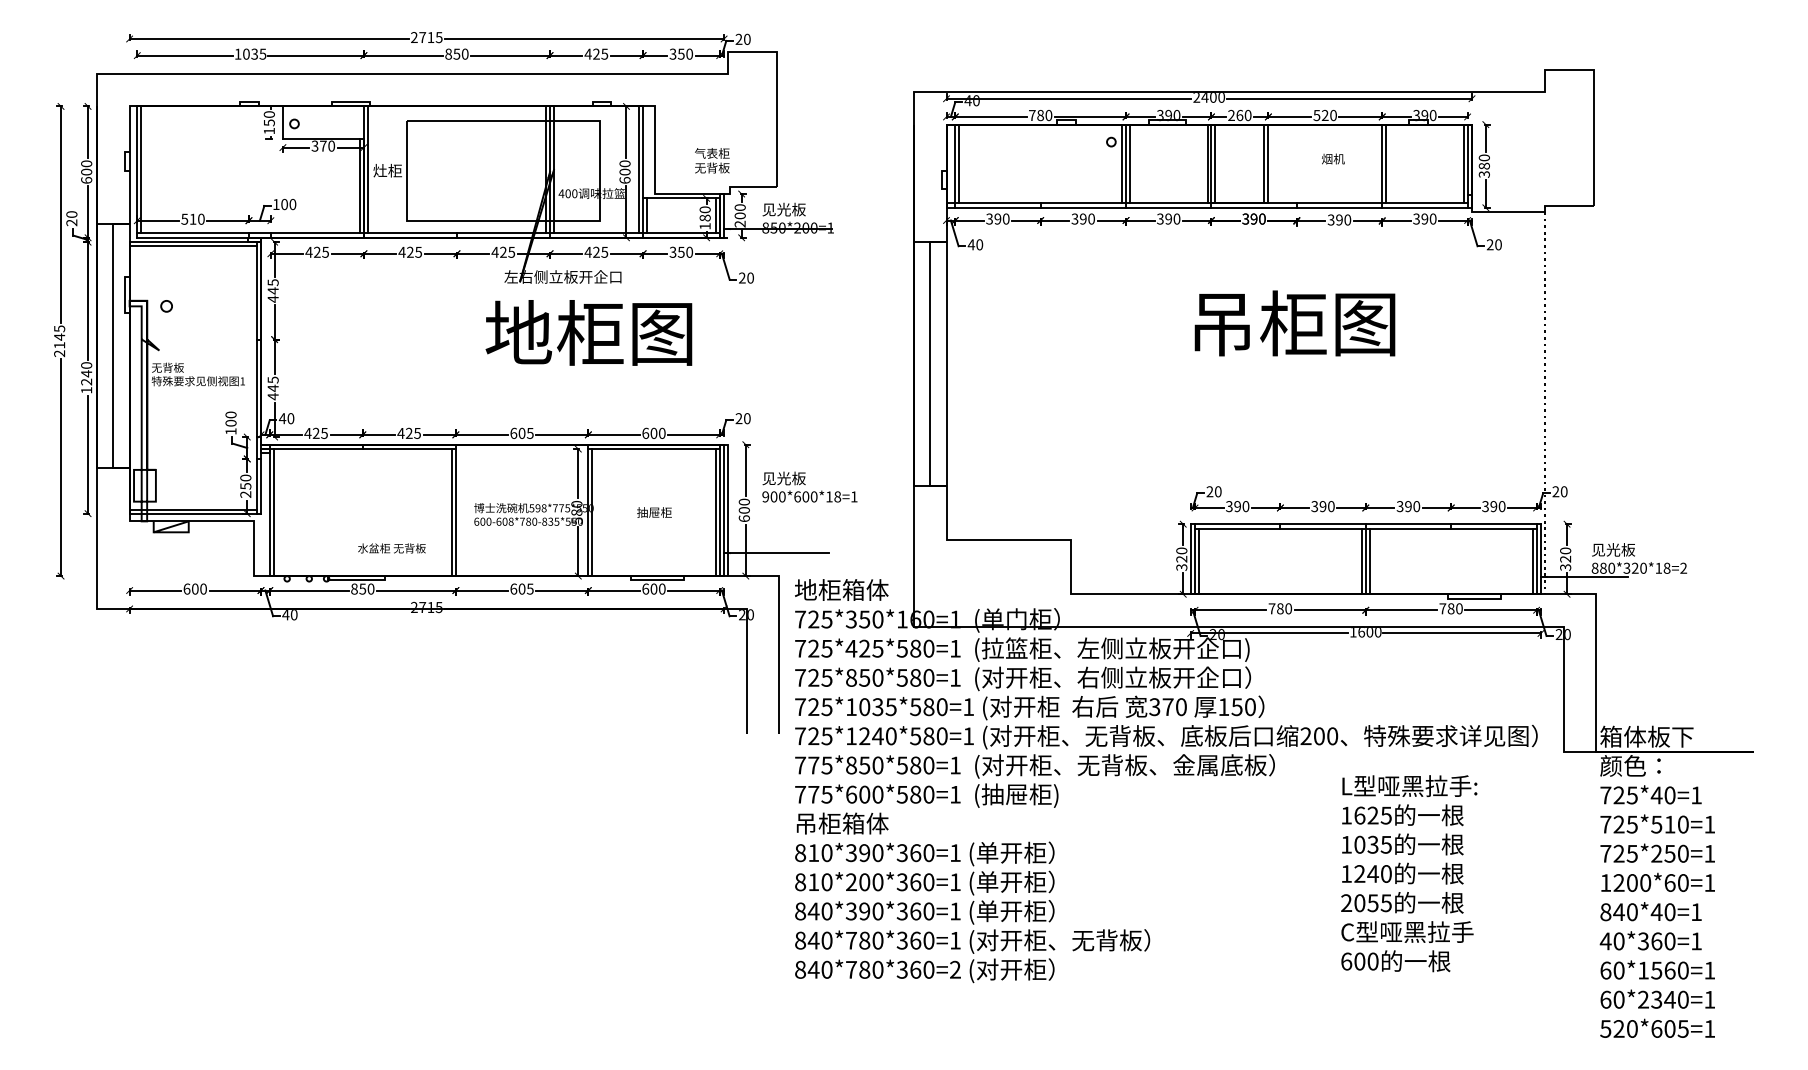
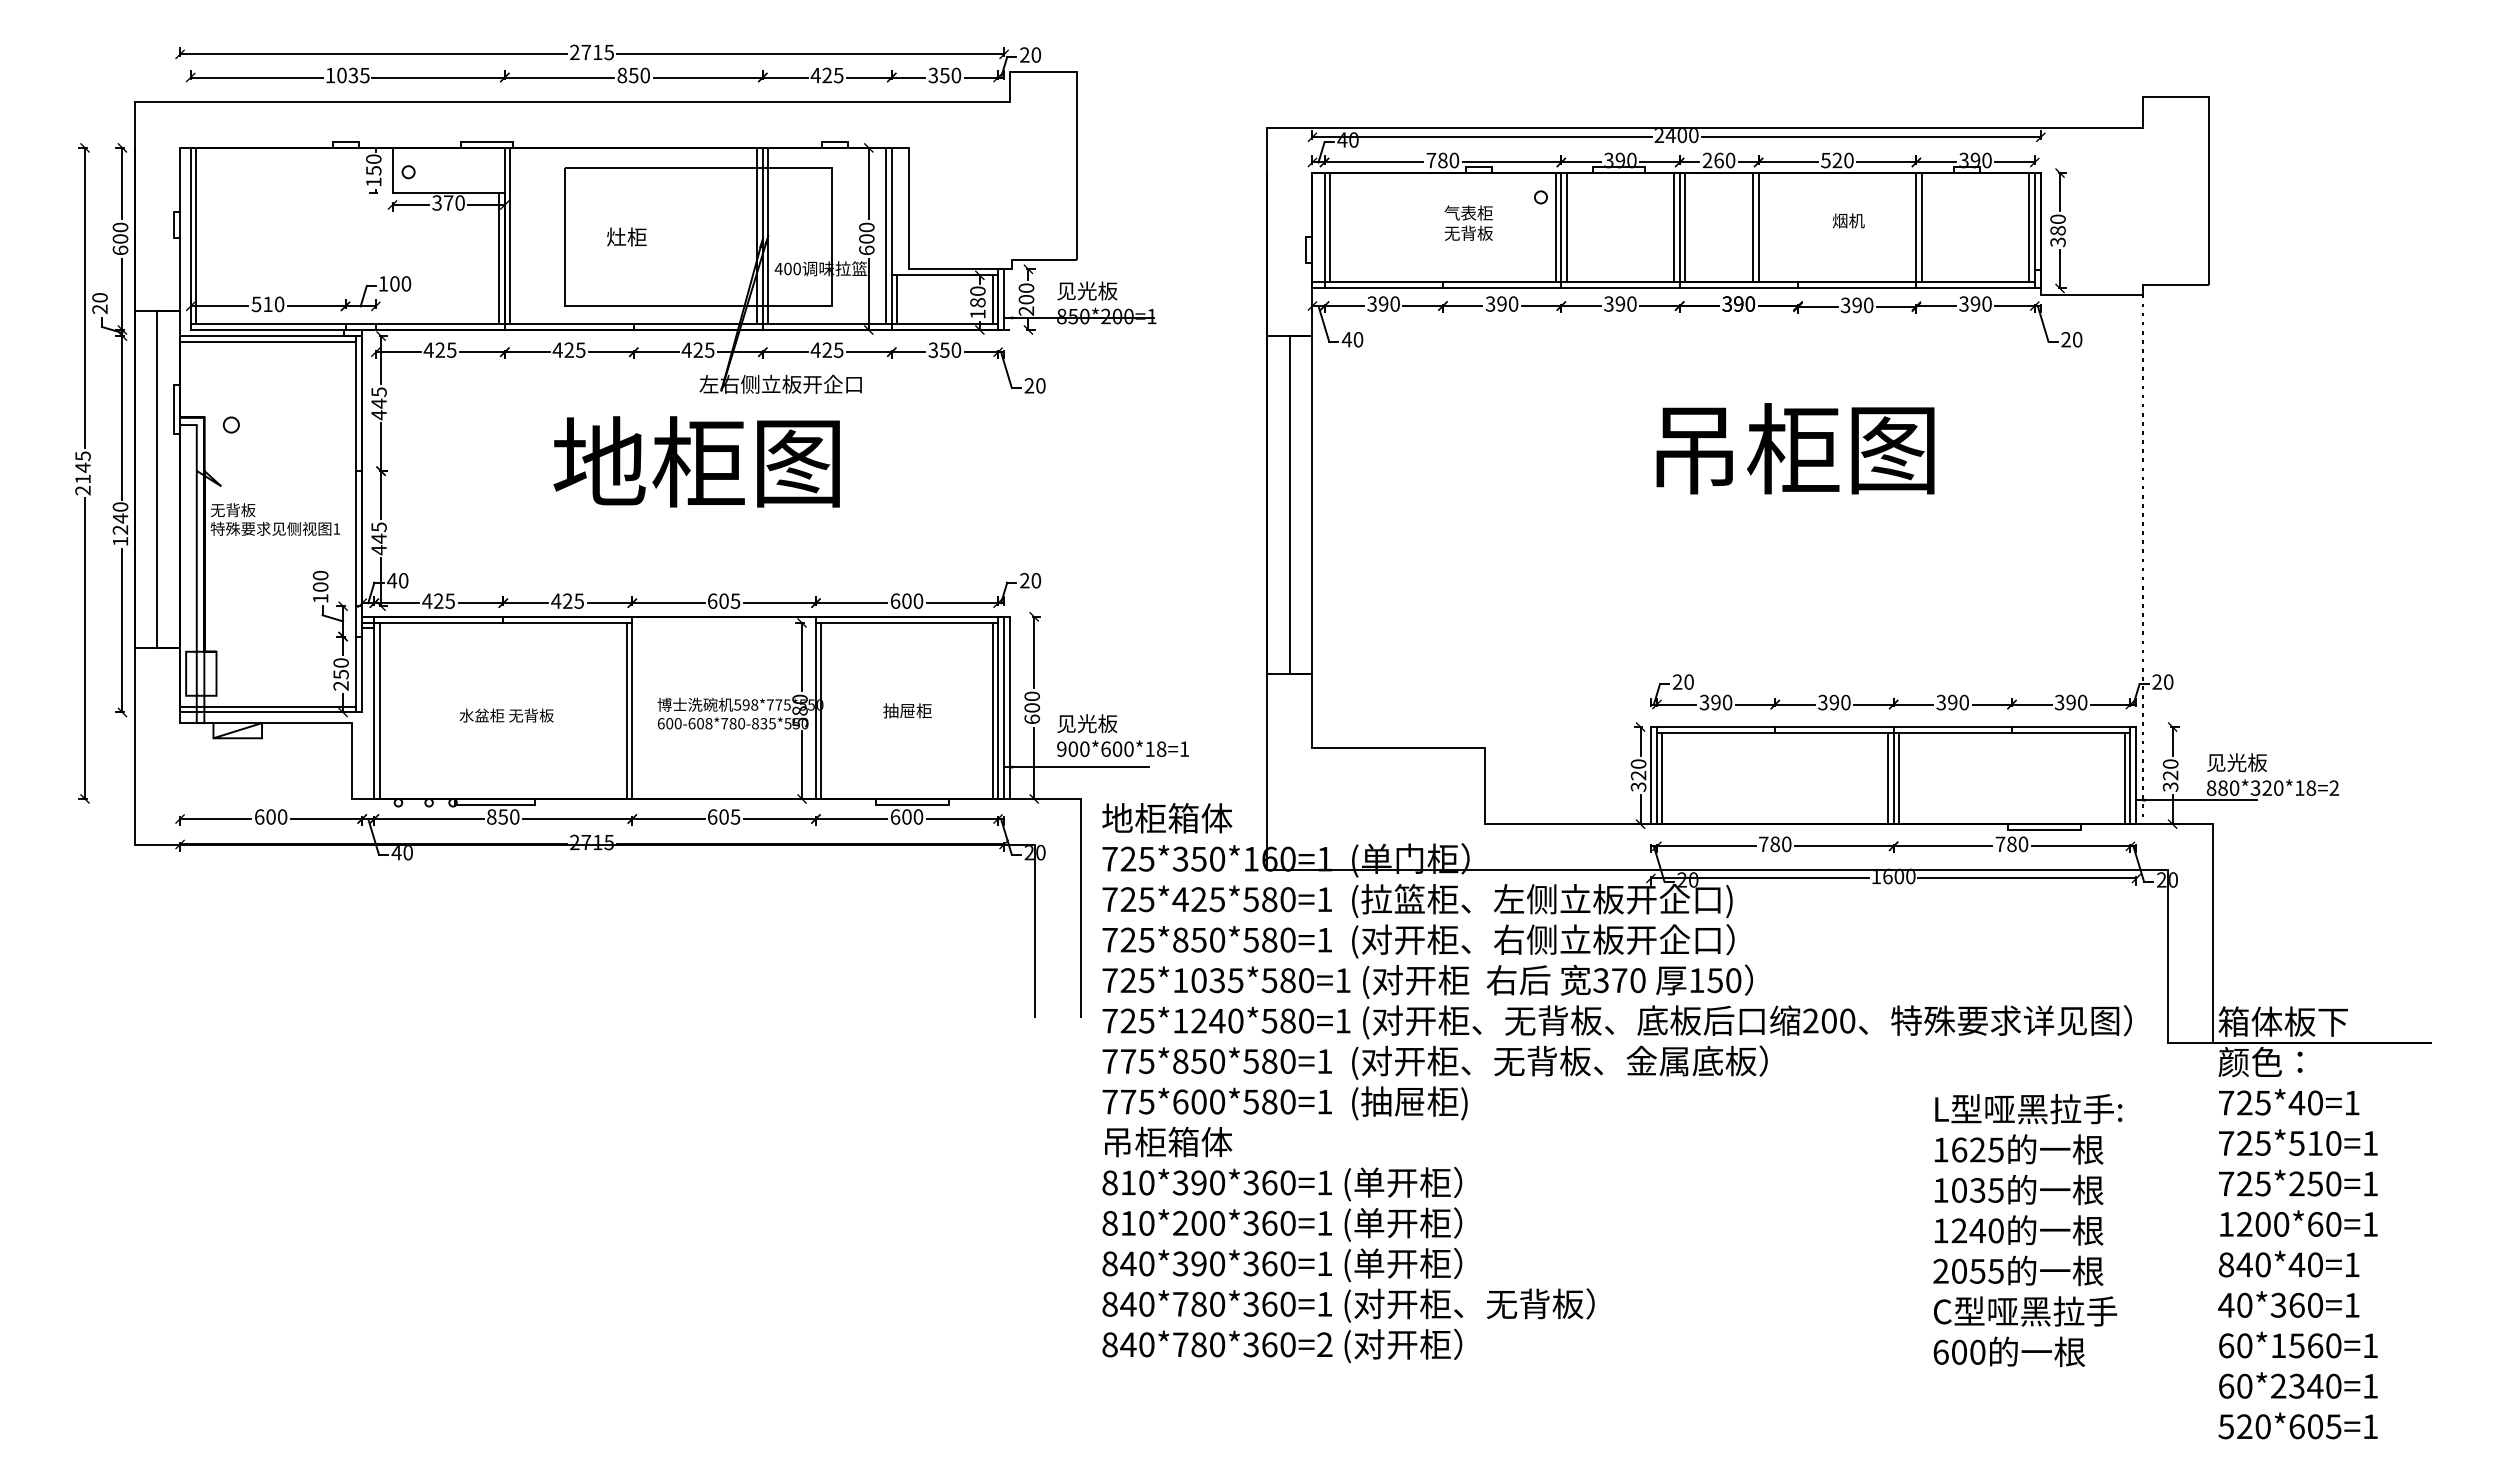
text: (712, 160) -> (1468, 222), moved
text: (387, 170) -> (626, 236), moved
text: (588, 332) -> (696, 461), moved
text: (809, 487) -> (1122, 735), moved
text: (391, 548) -> (506, 715), moved
text: (1408, 873) -> (2027, 1230), moved

